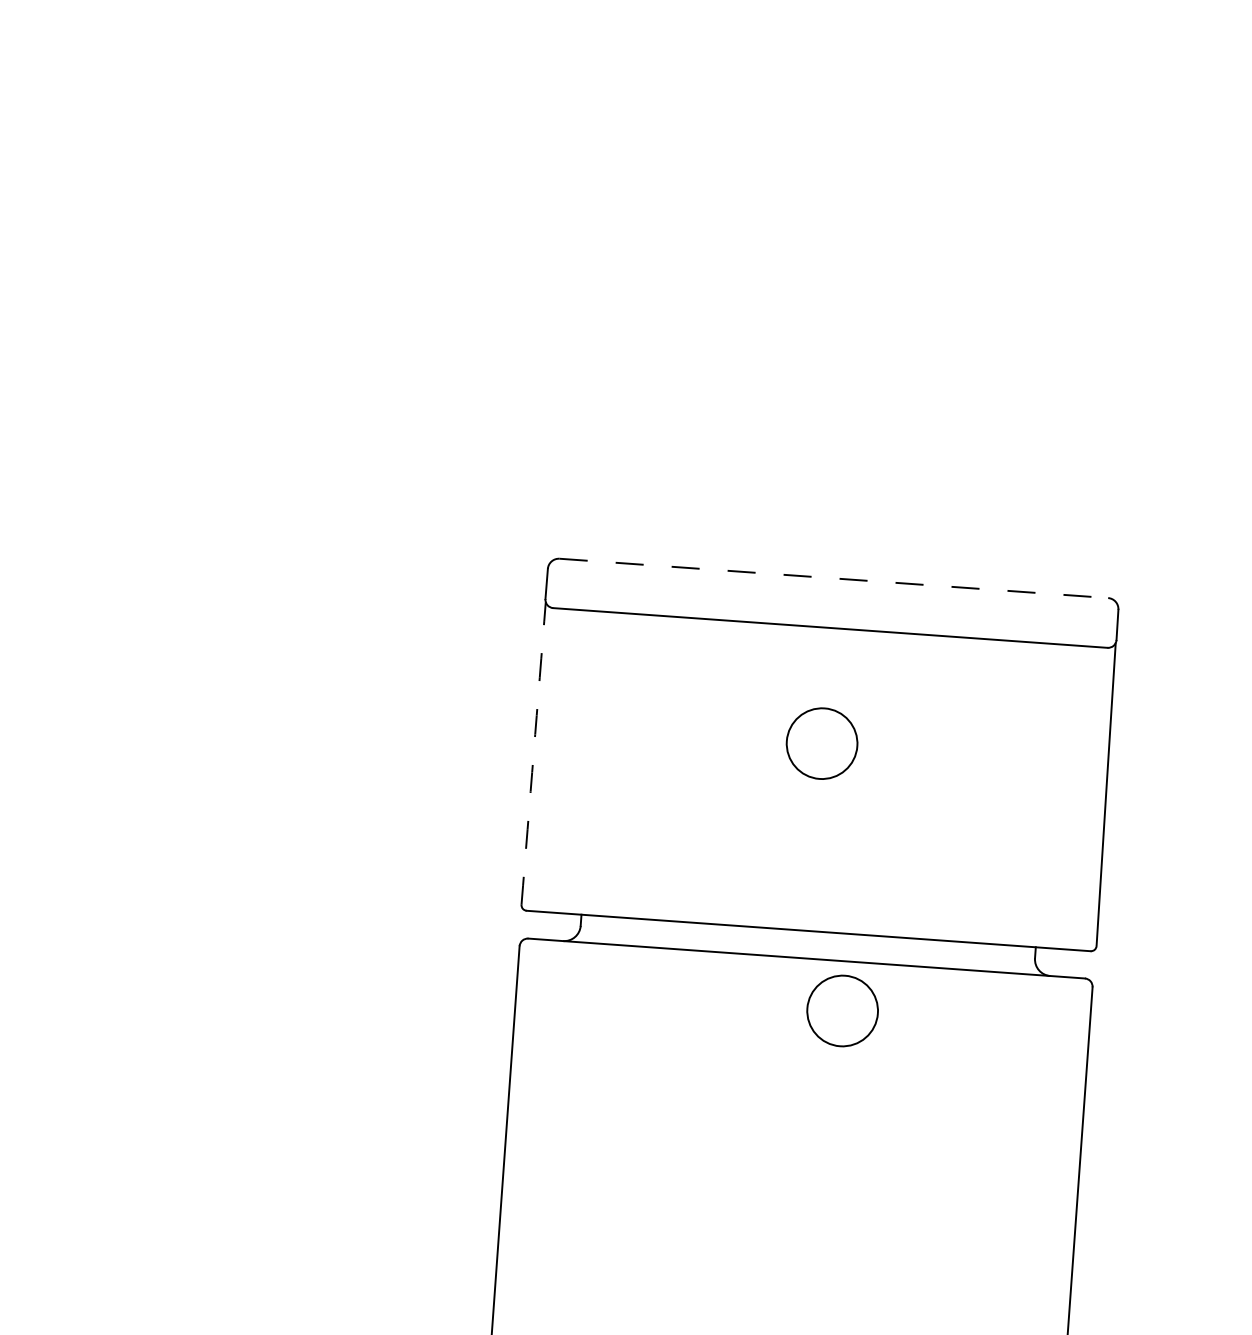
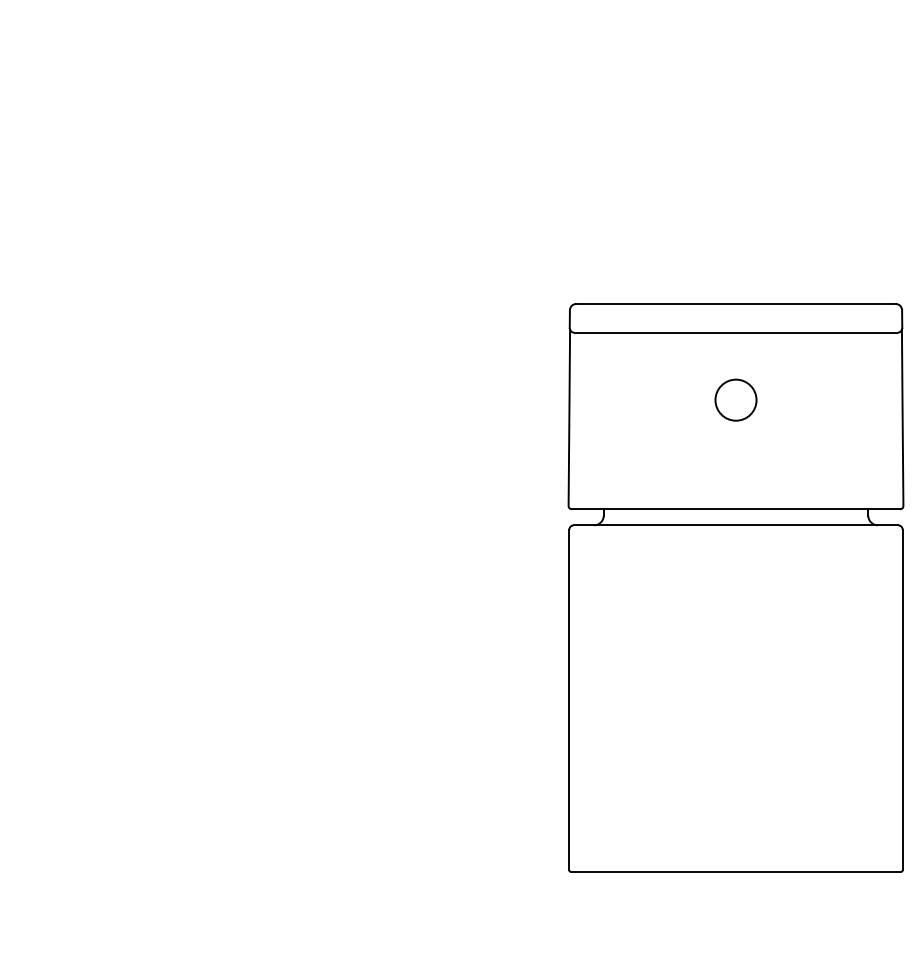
line: (834, 577) -> (736, 303), dashed -> solid
arc: (533, 752) -> (569, 417), dashed -> solid
circle: (841, 1009) -> (758, 553), removed

